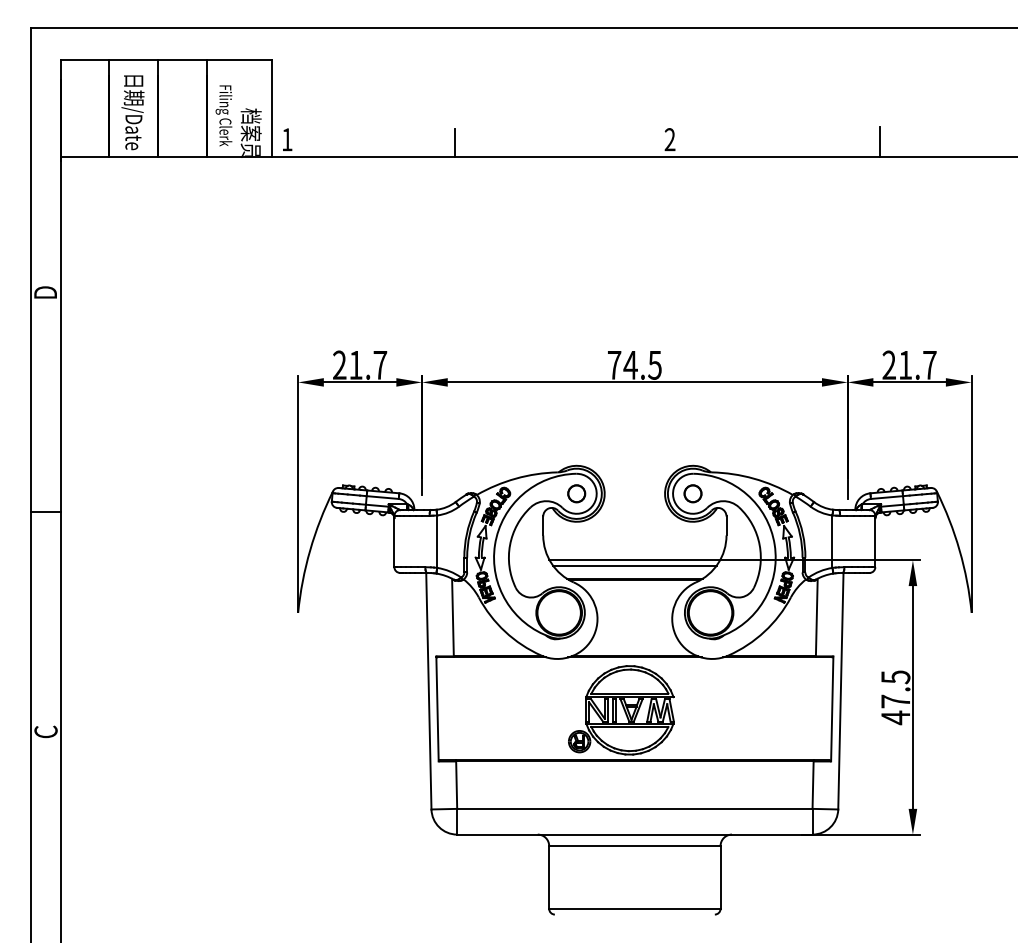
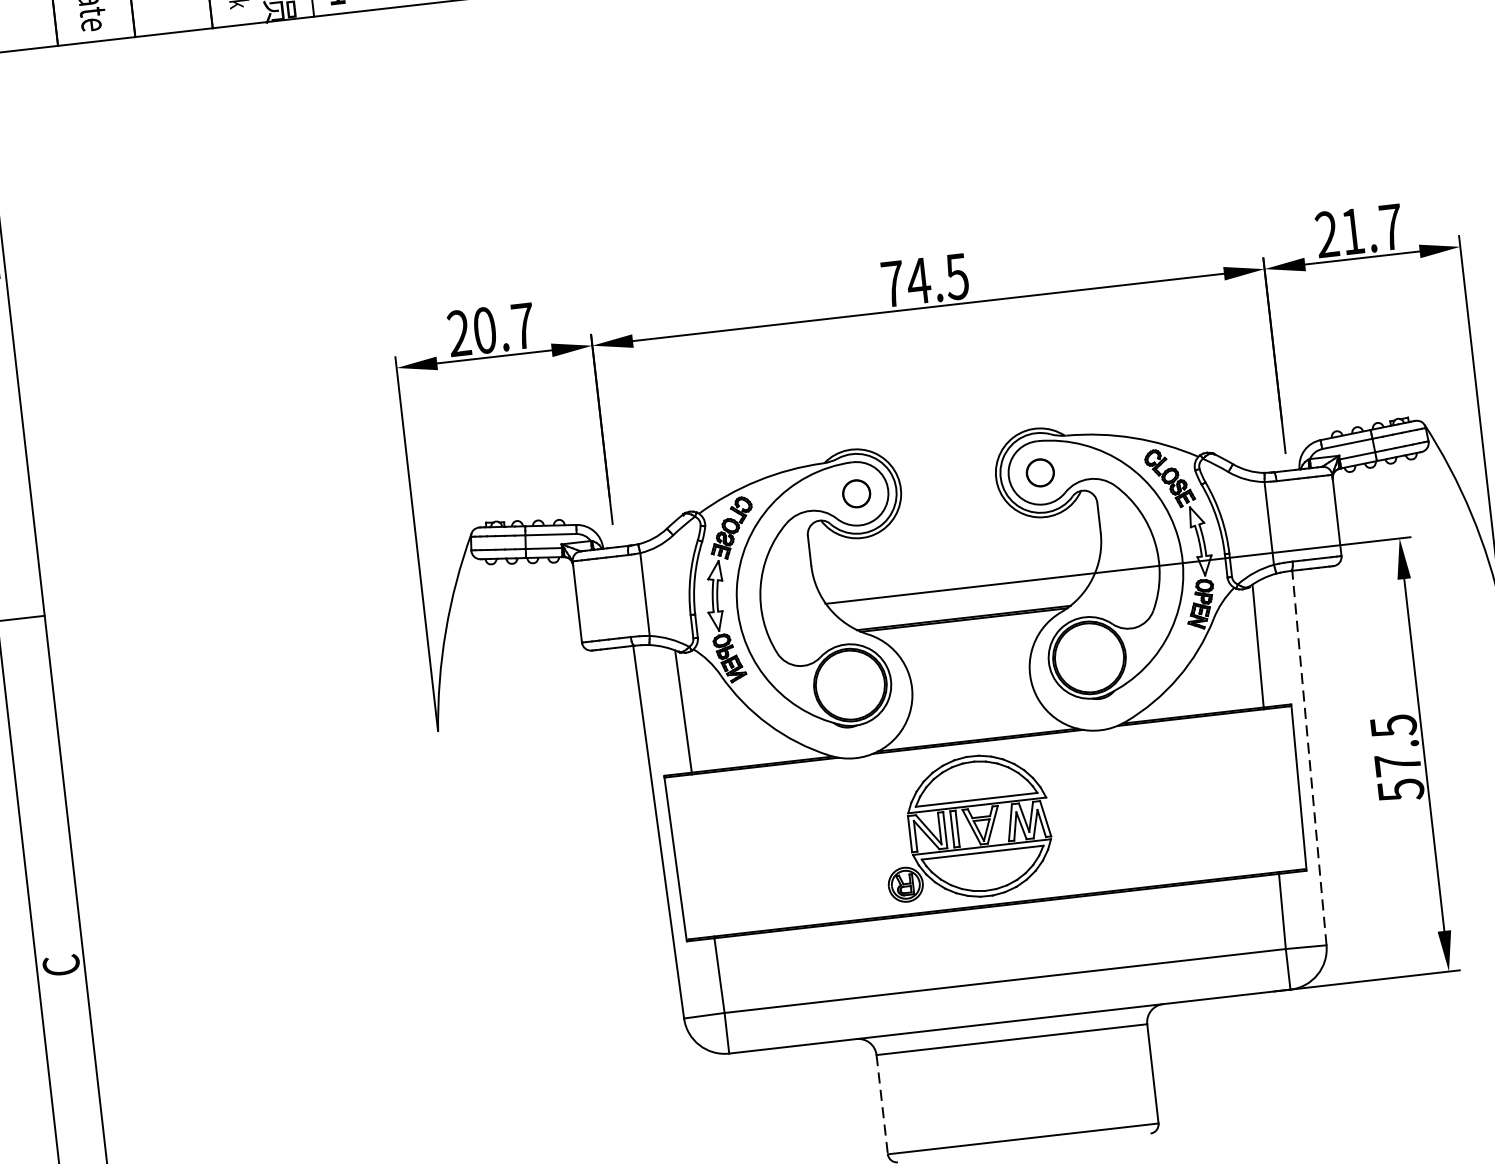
text: (355, 364) -> (484, 329), 21.7 -> 20.7
line: (634, 566) -> (961, 598), removed
line: (840, 690) -> (1308, 757), solid -> dashed
text: (895, 717) -> (1400, 789), 47.5 -> 57.5
line: (549, 877) -> (882, 1104), solid -> dashed

